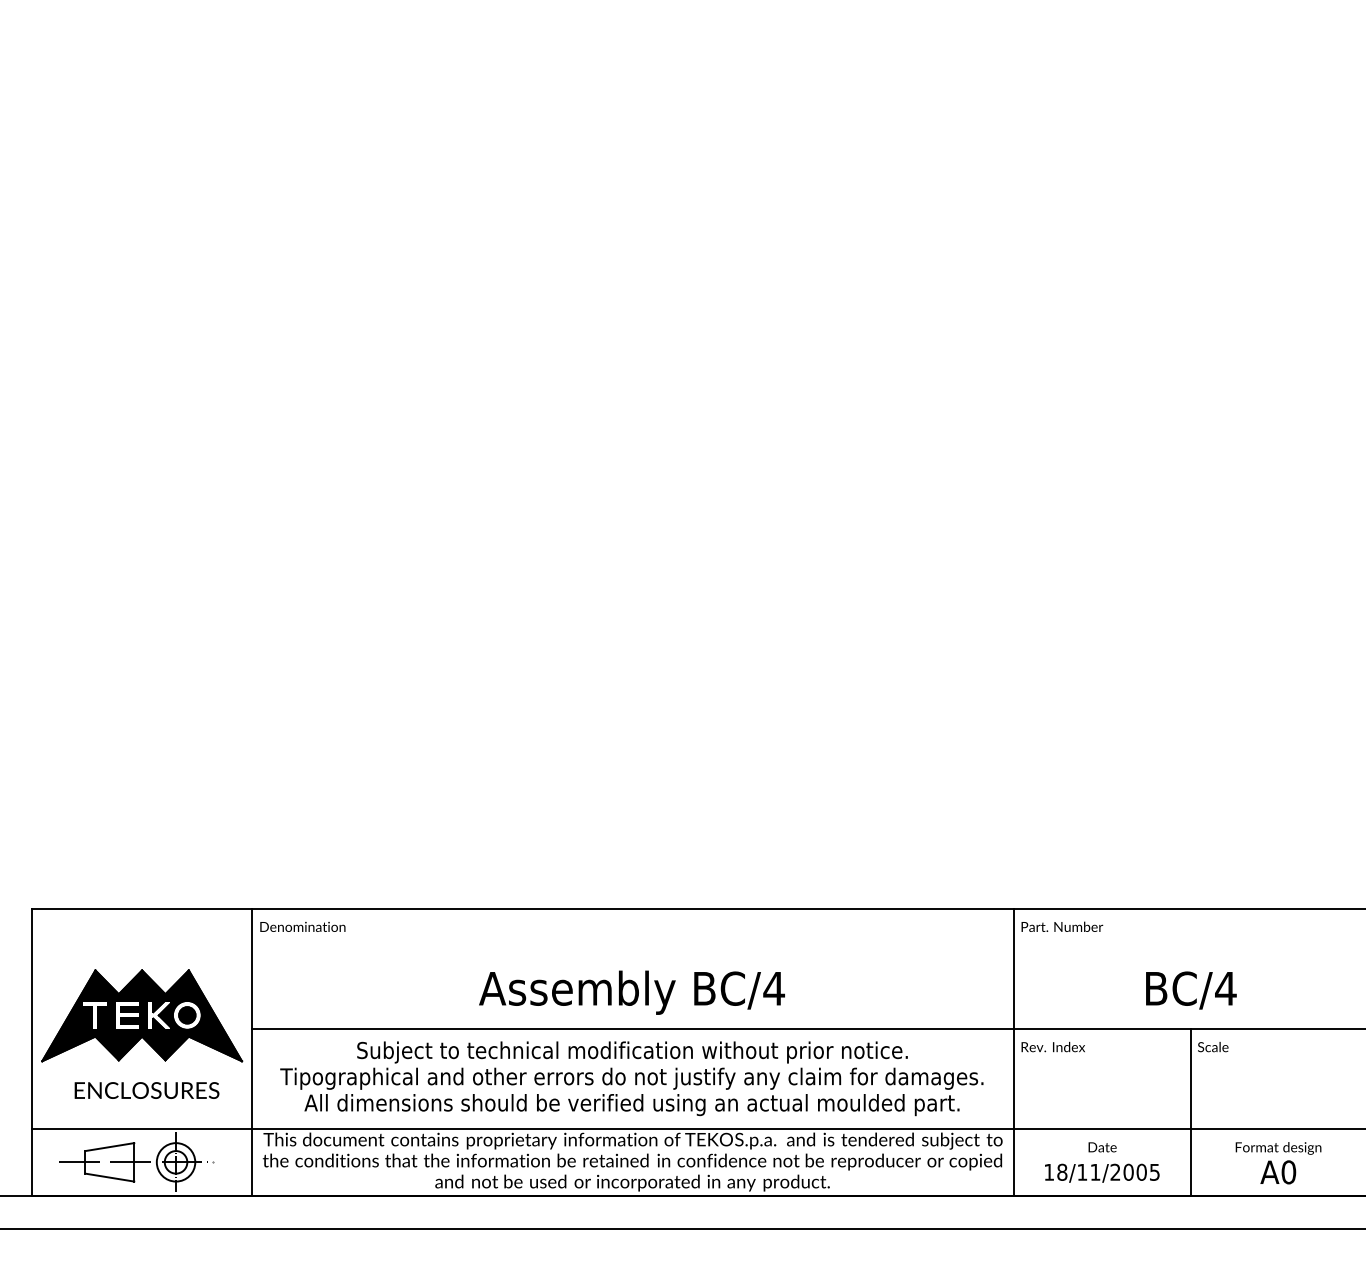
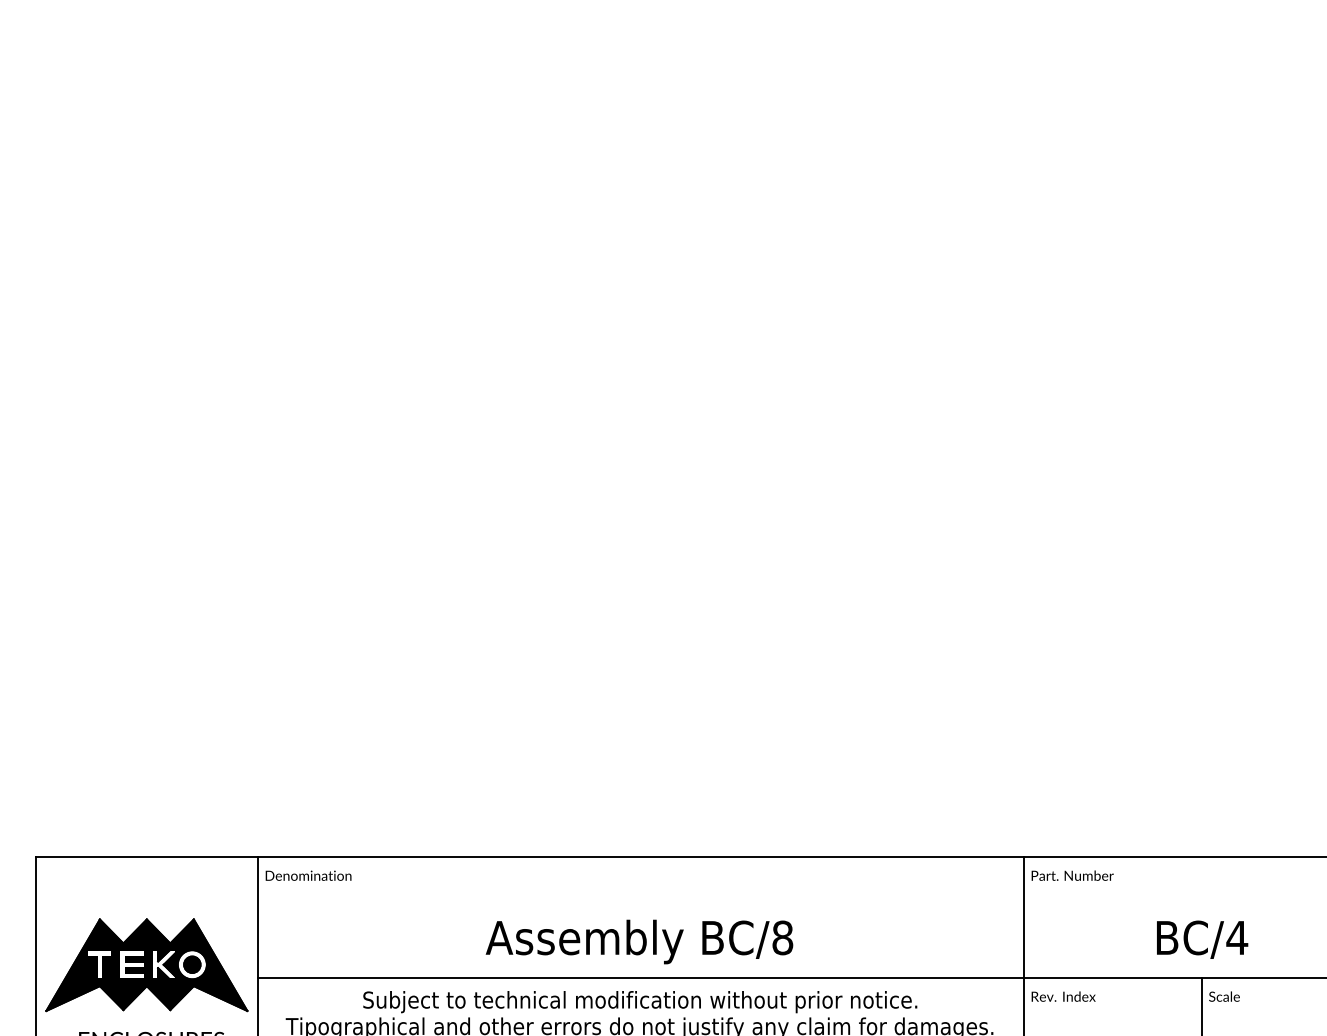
text: (773, 988) -> (782, 937), BC/4 -> BC/8

